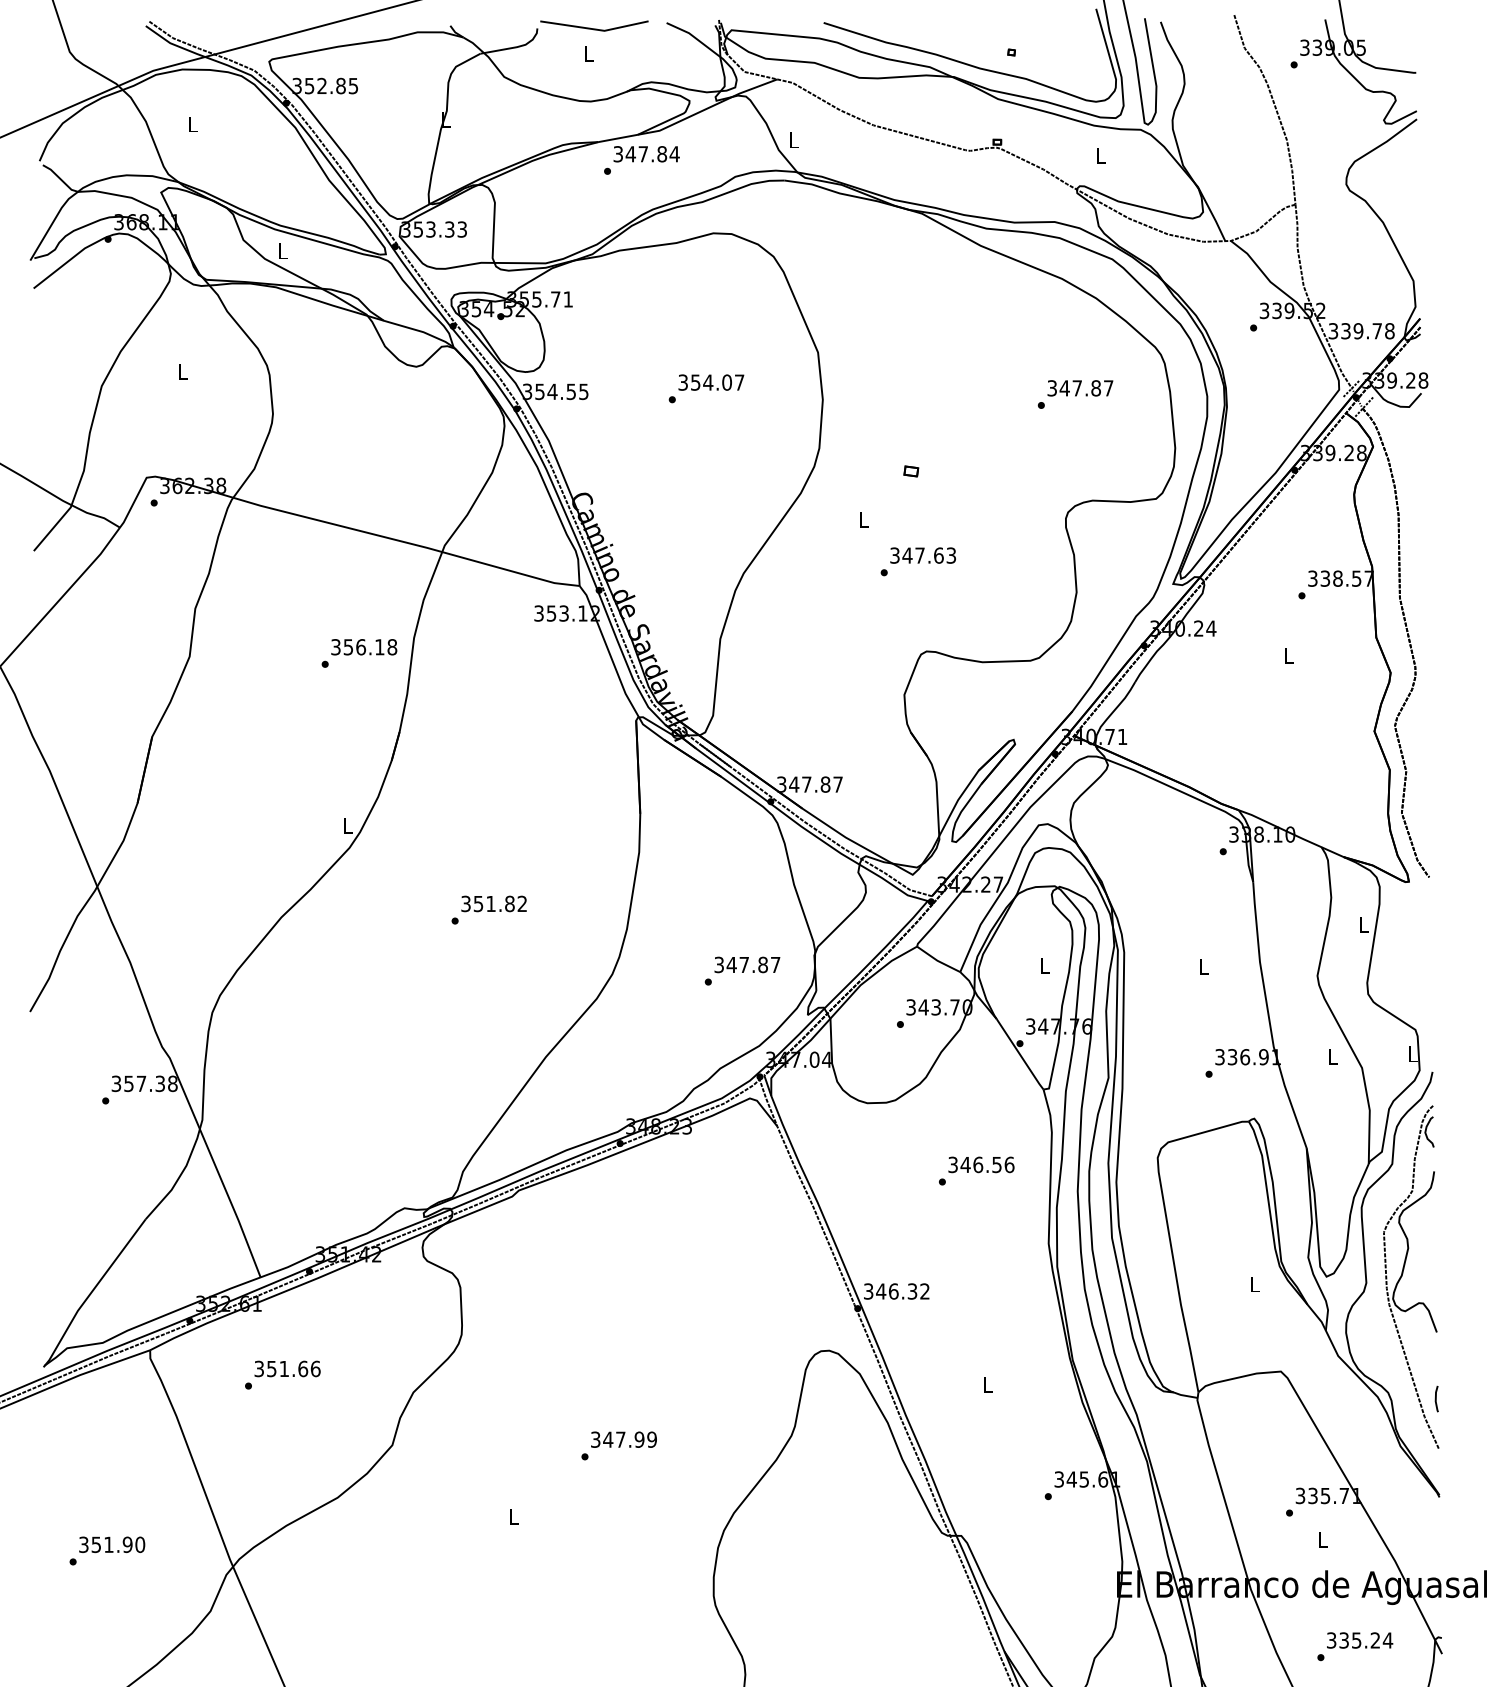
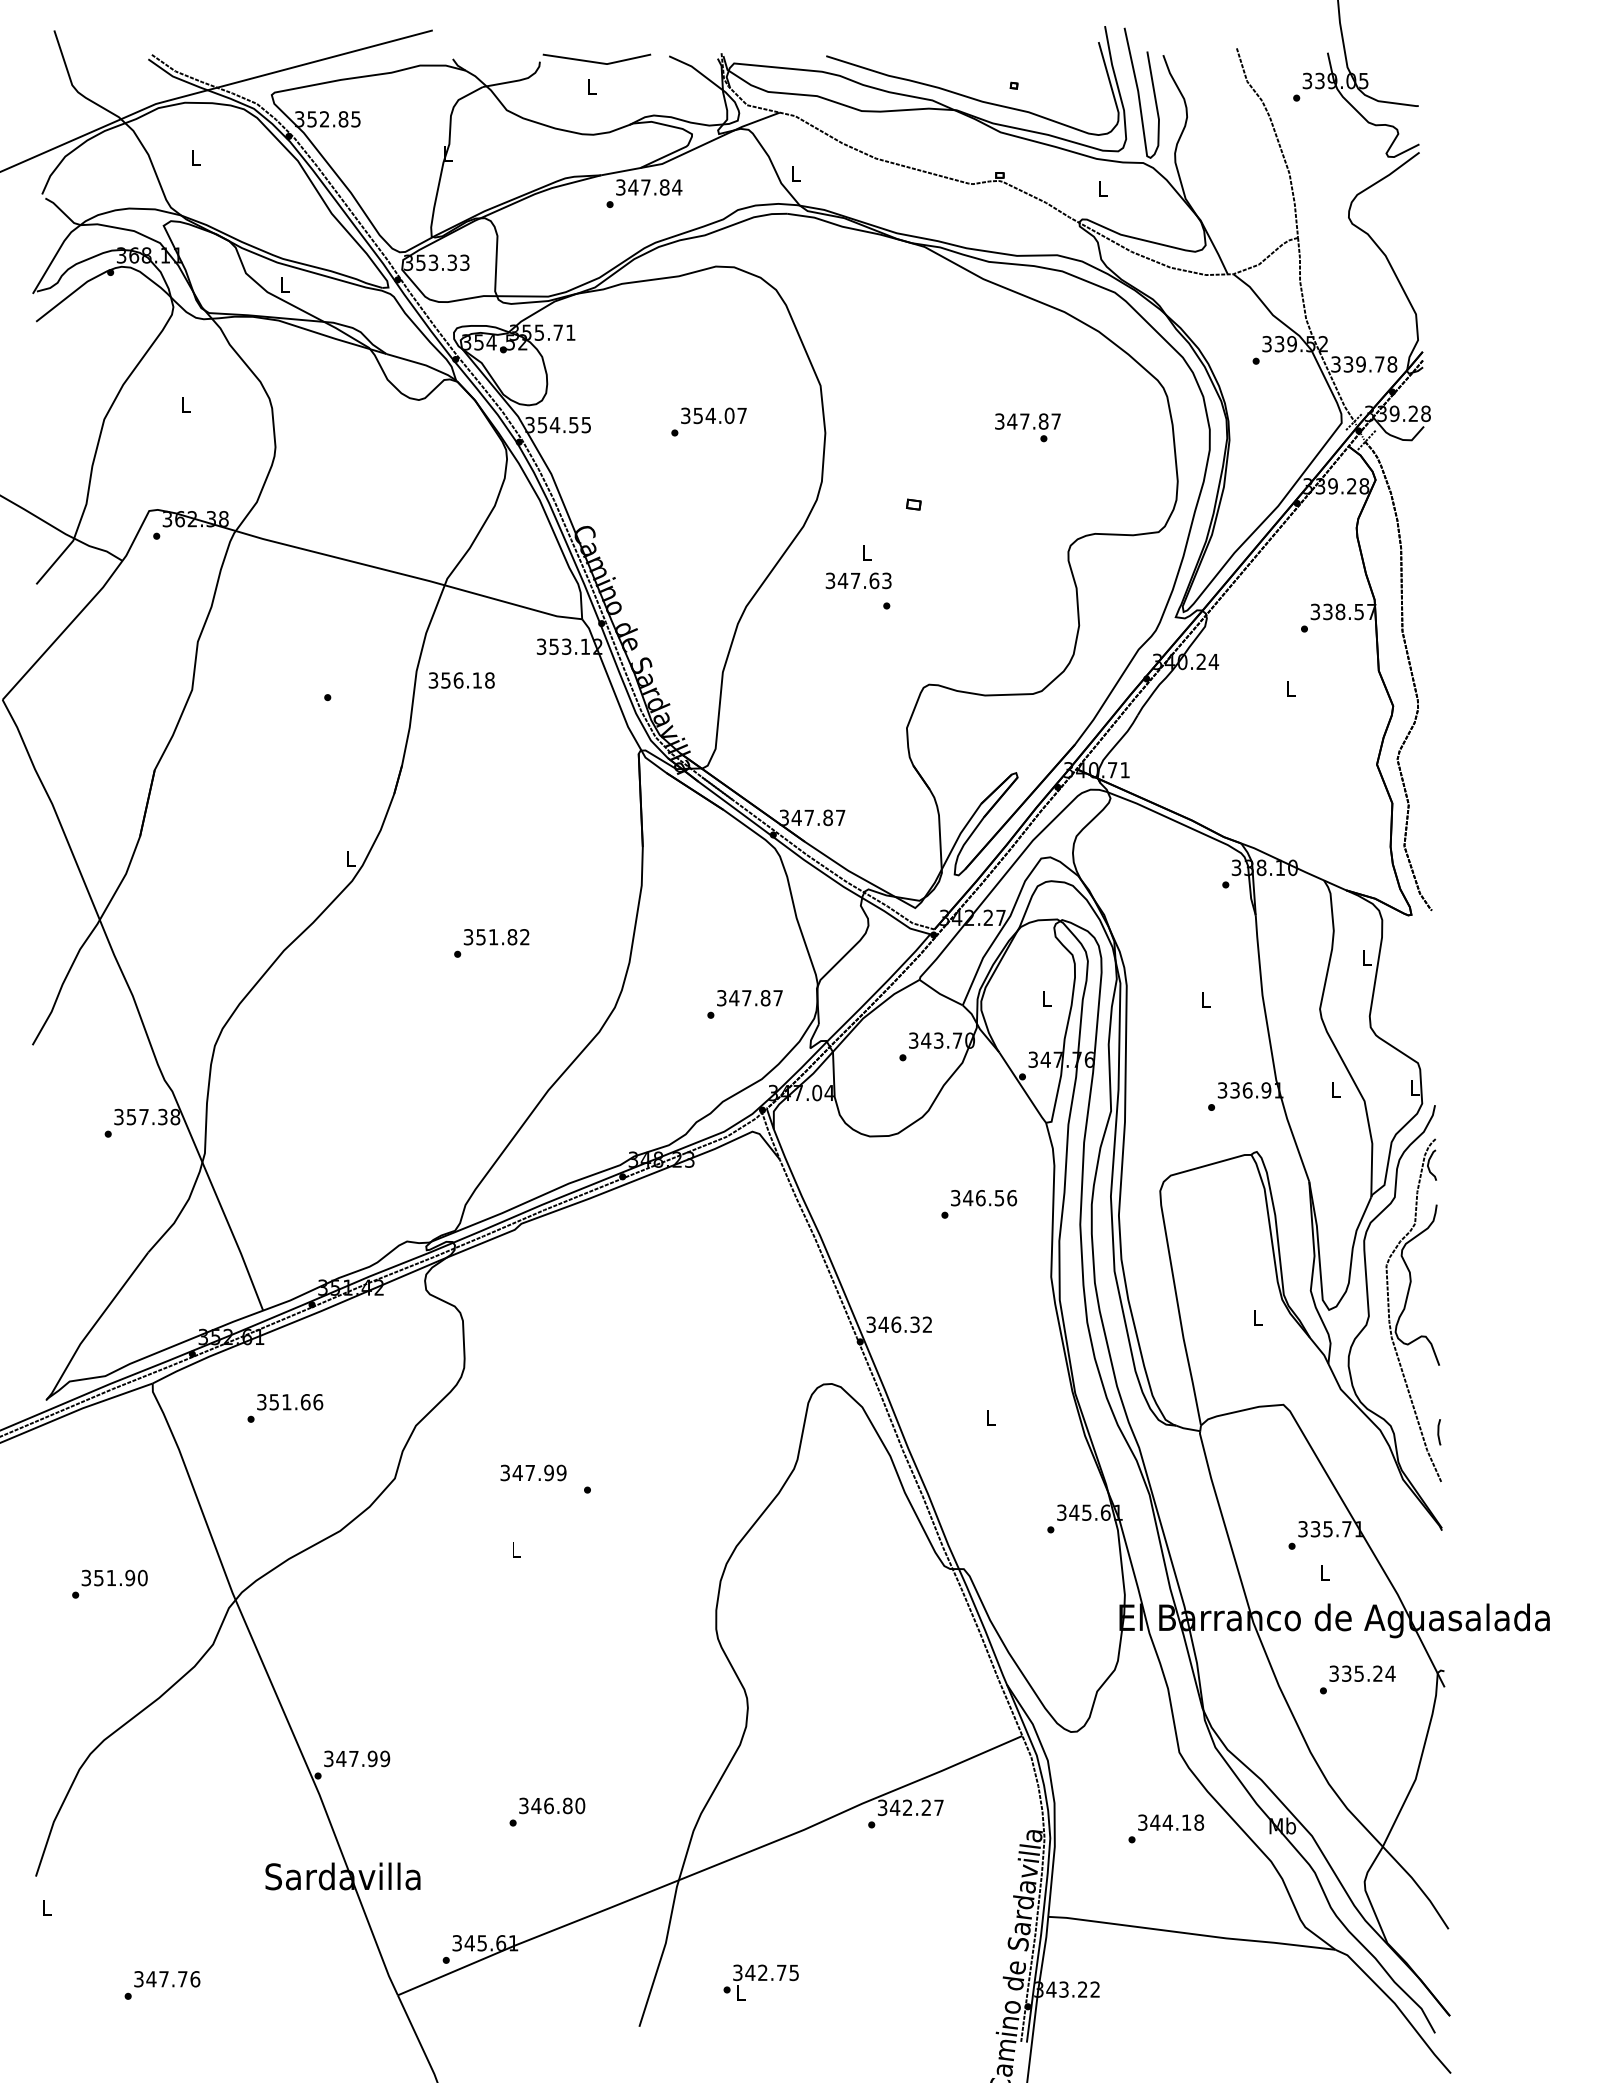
text: (1079, 388) -> (1027, 421), moved
text: (922, 555) -> (858, 580), moved
text: (363, 647) -> (461, 680), moved
text: (623, 1439) -> (533, 1472), moved

